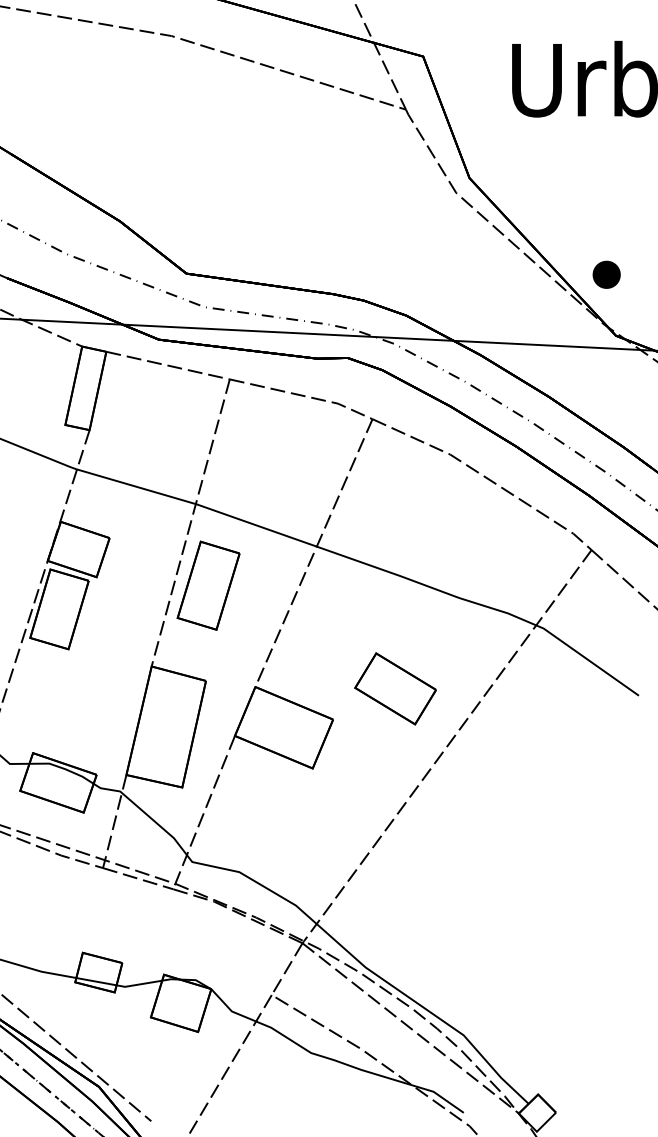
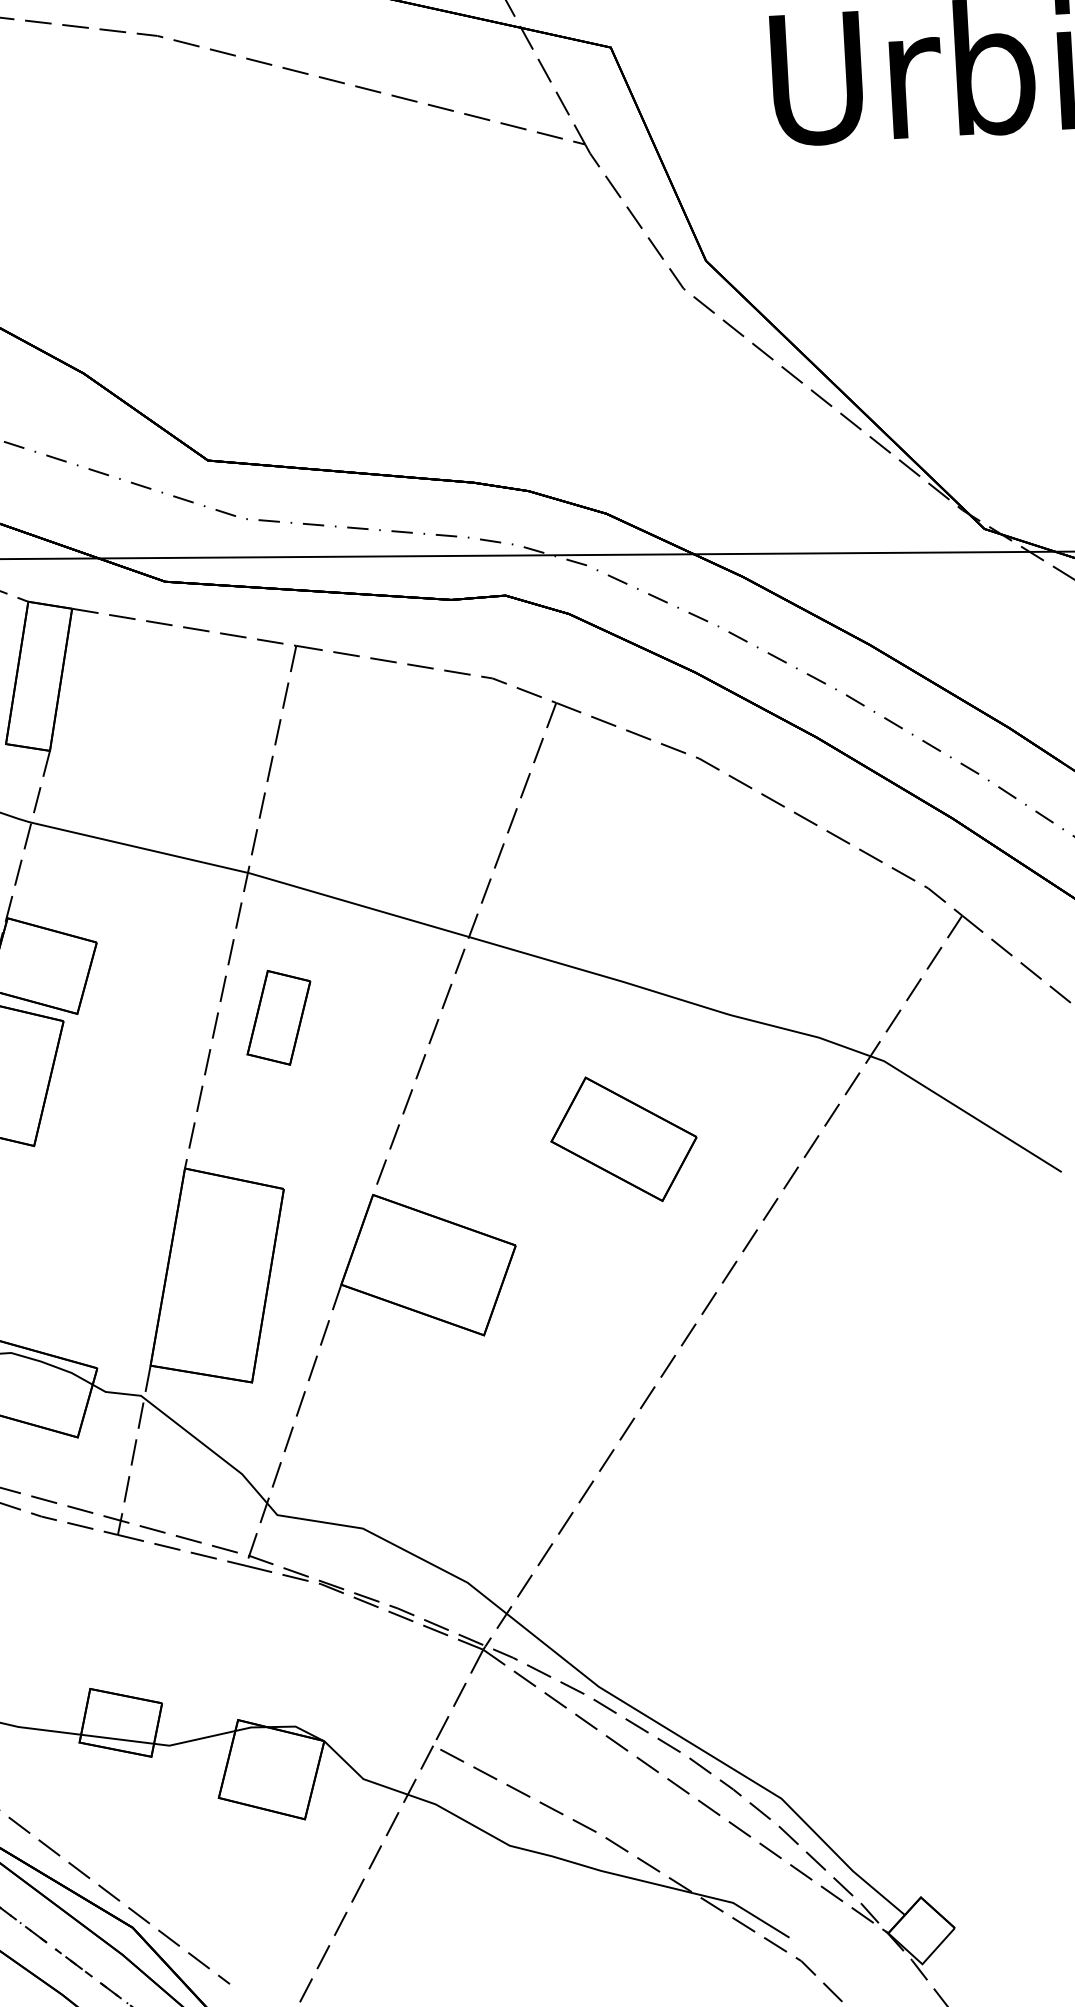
part: (606, 274) -> (961, 419), removed
part: (208, 585) -> (278, 1017), size x0.6
part: (395, 688) -> (623, 1138), moved

